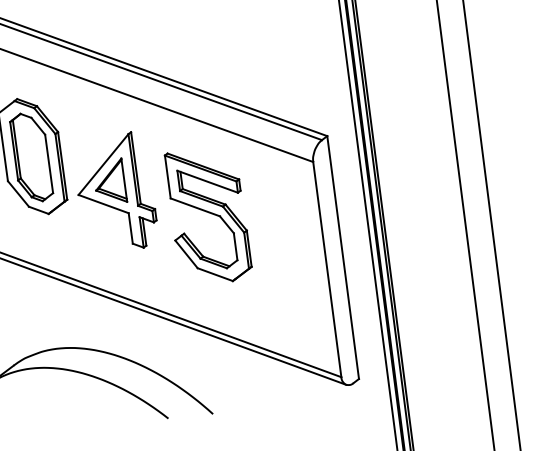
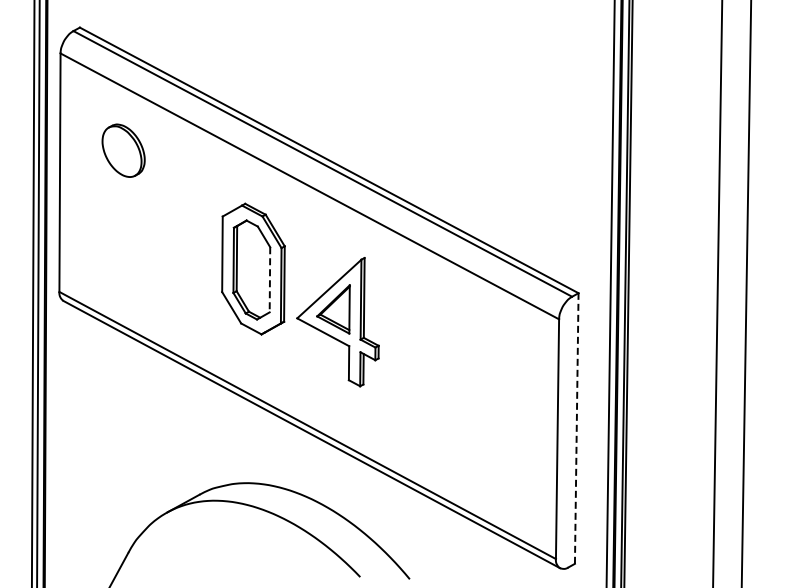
line: (48, 163) -> (269, 279), solid -> dashed
part: (207, 215) -> (435, 361), removed
line: (342, 257) -> (576, 428), solid -> dashed

